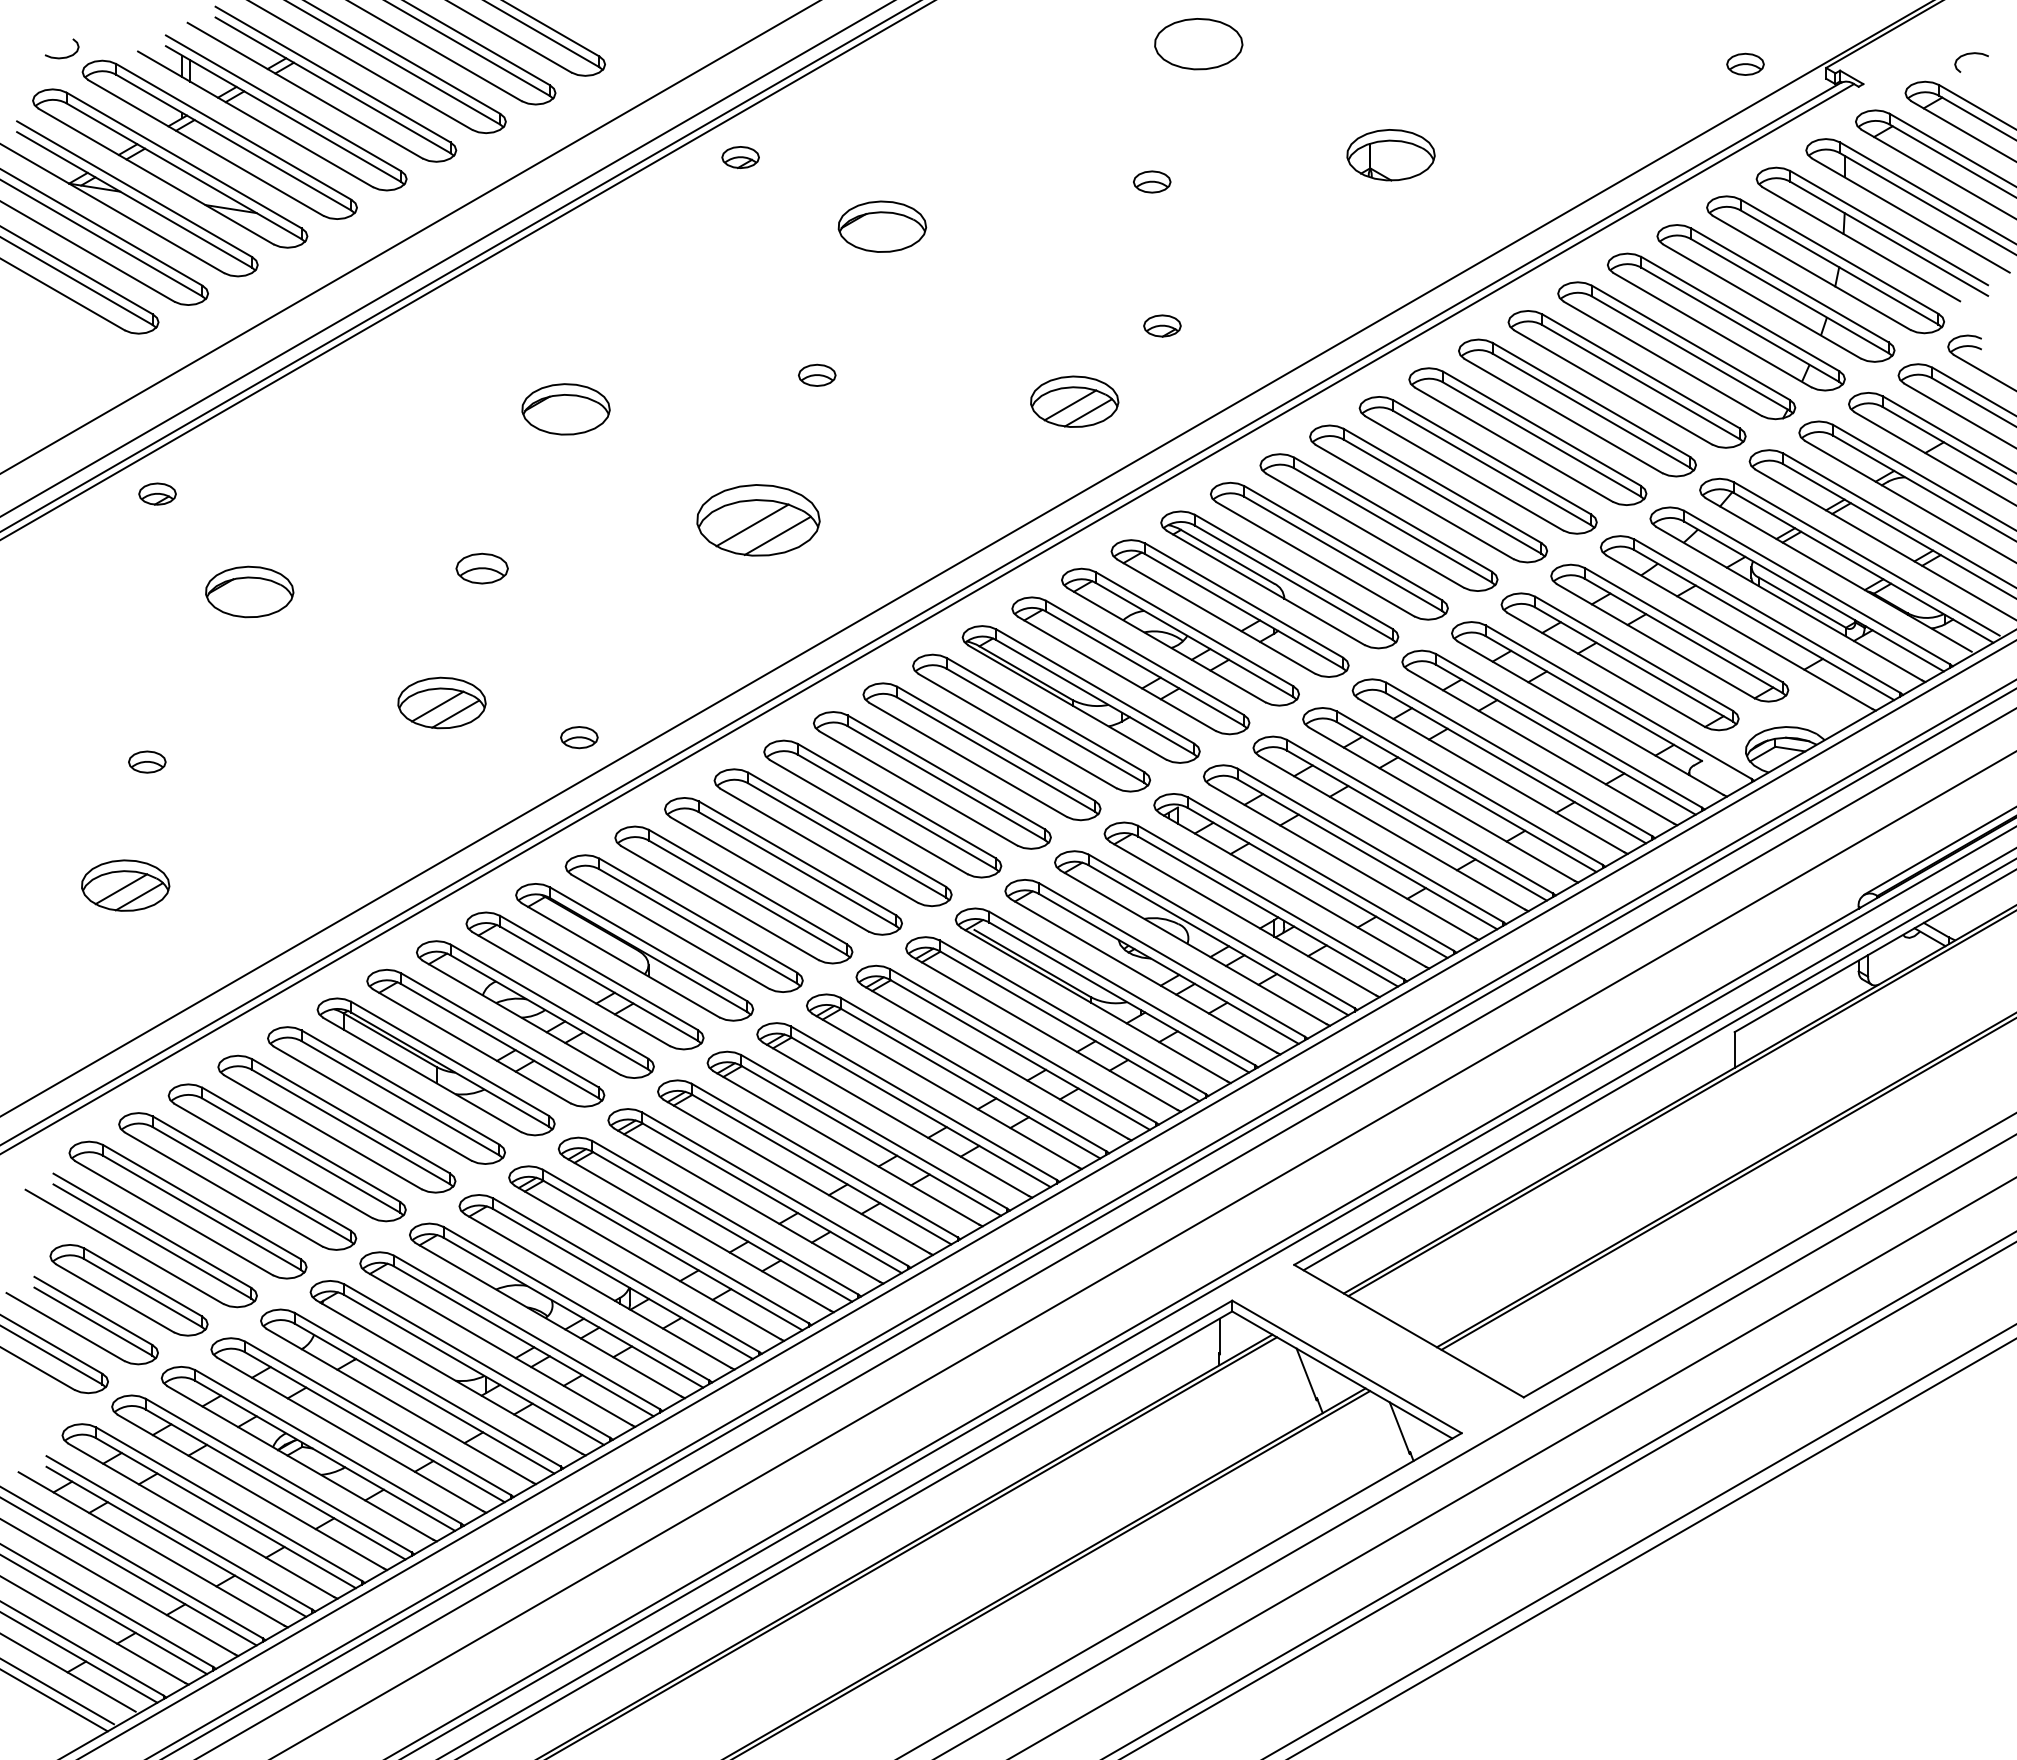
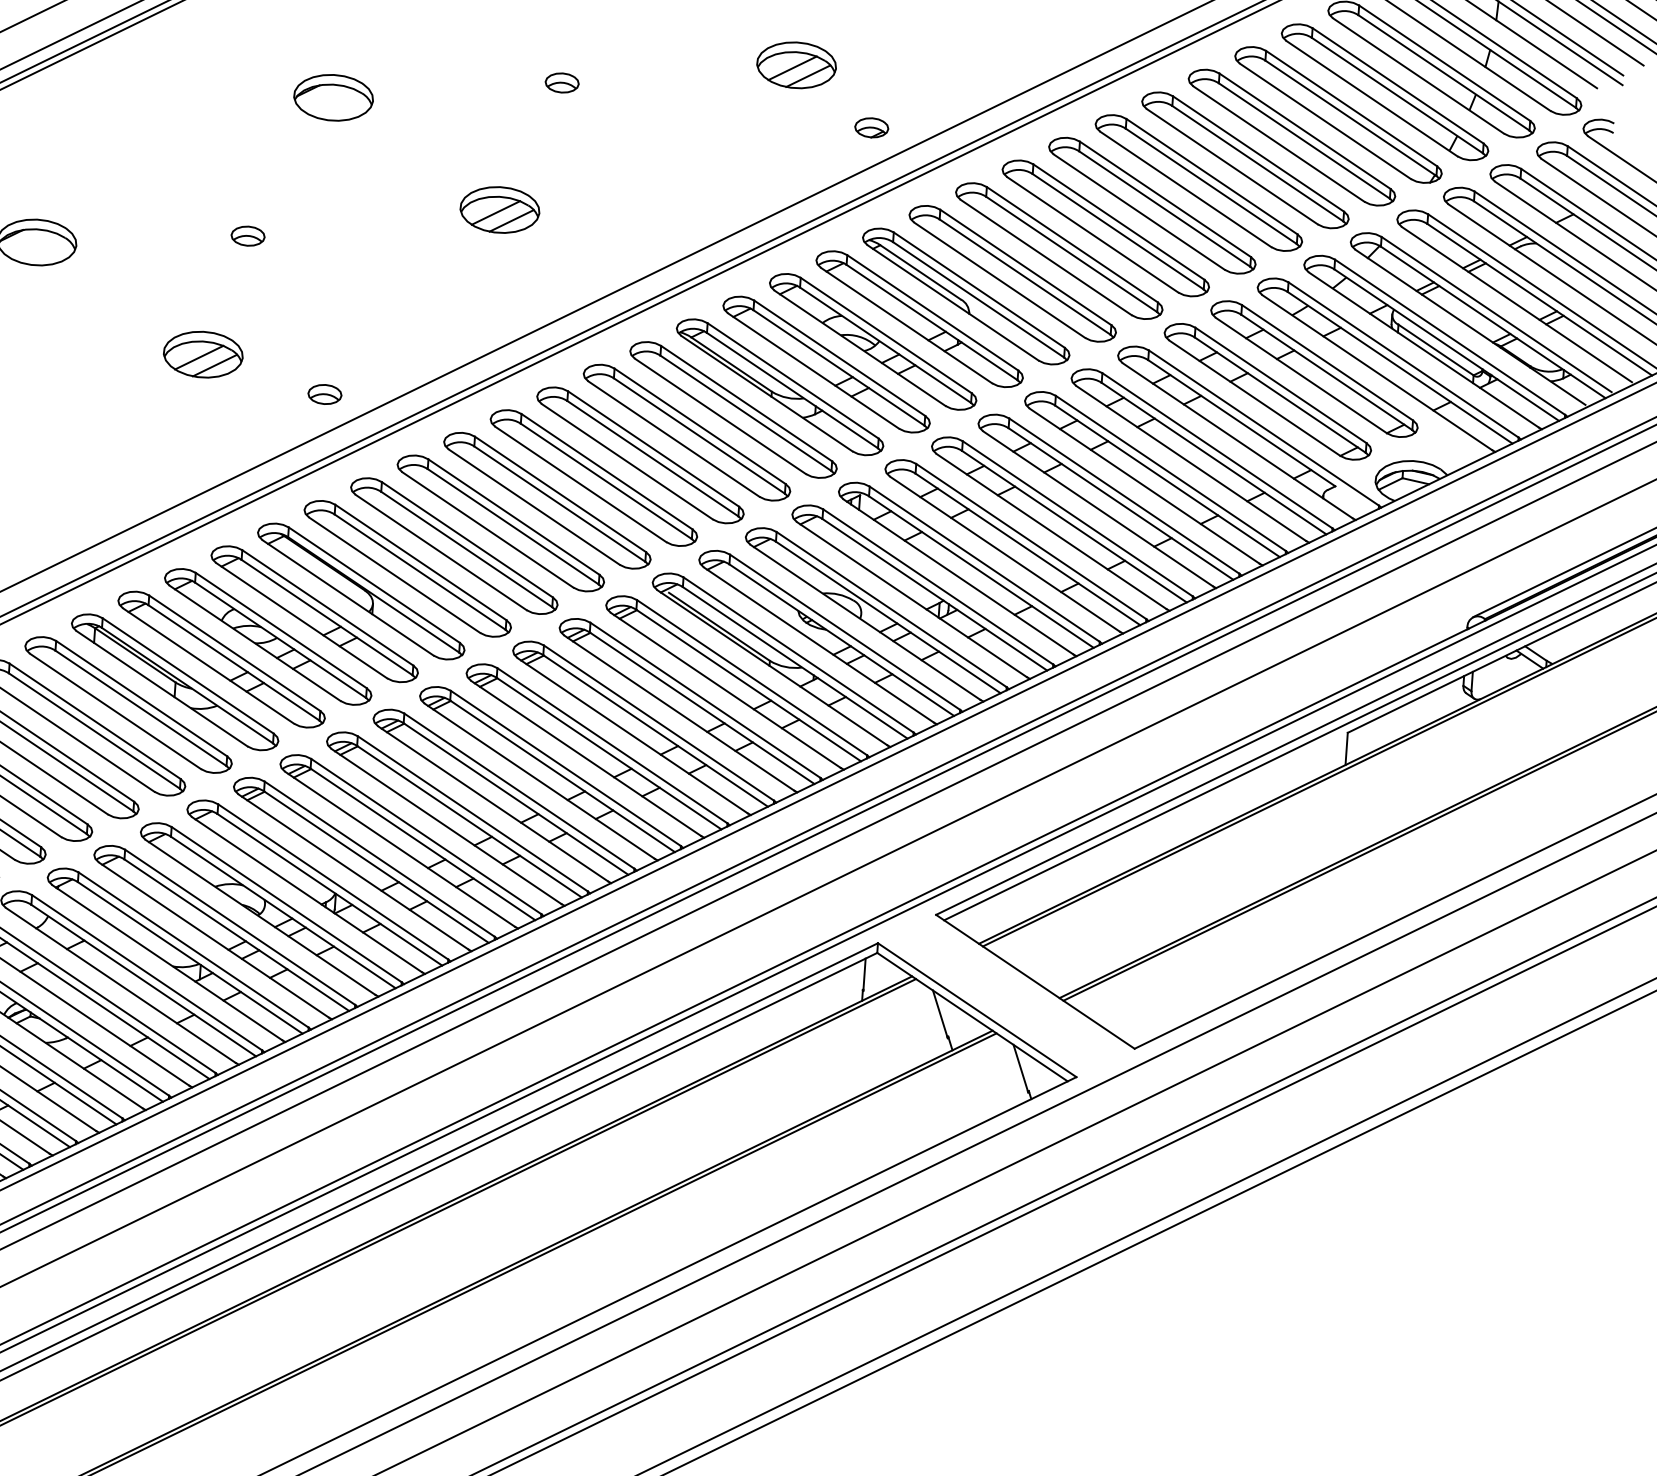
part: (1162, 325) -> (871, 127), moved
part: (1074, 401) -> (796, 65), moved
part: (757, 520) -> (499, 210), size x0.71
part: (482, 568) -> (248, 235), size x0.71

